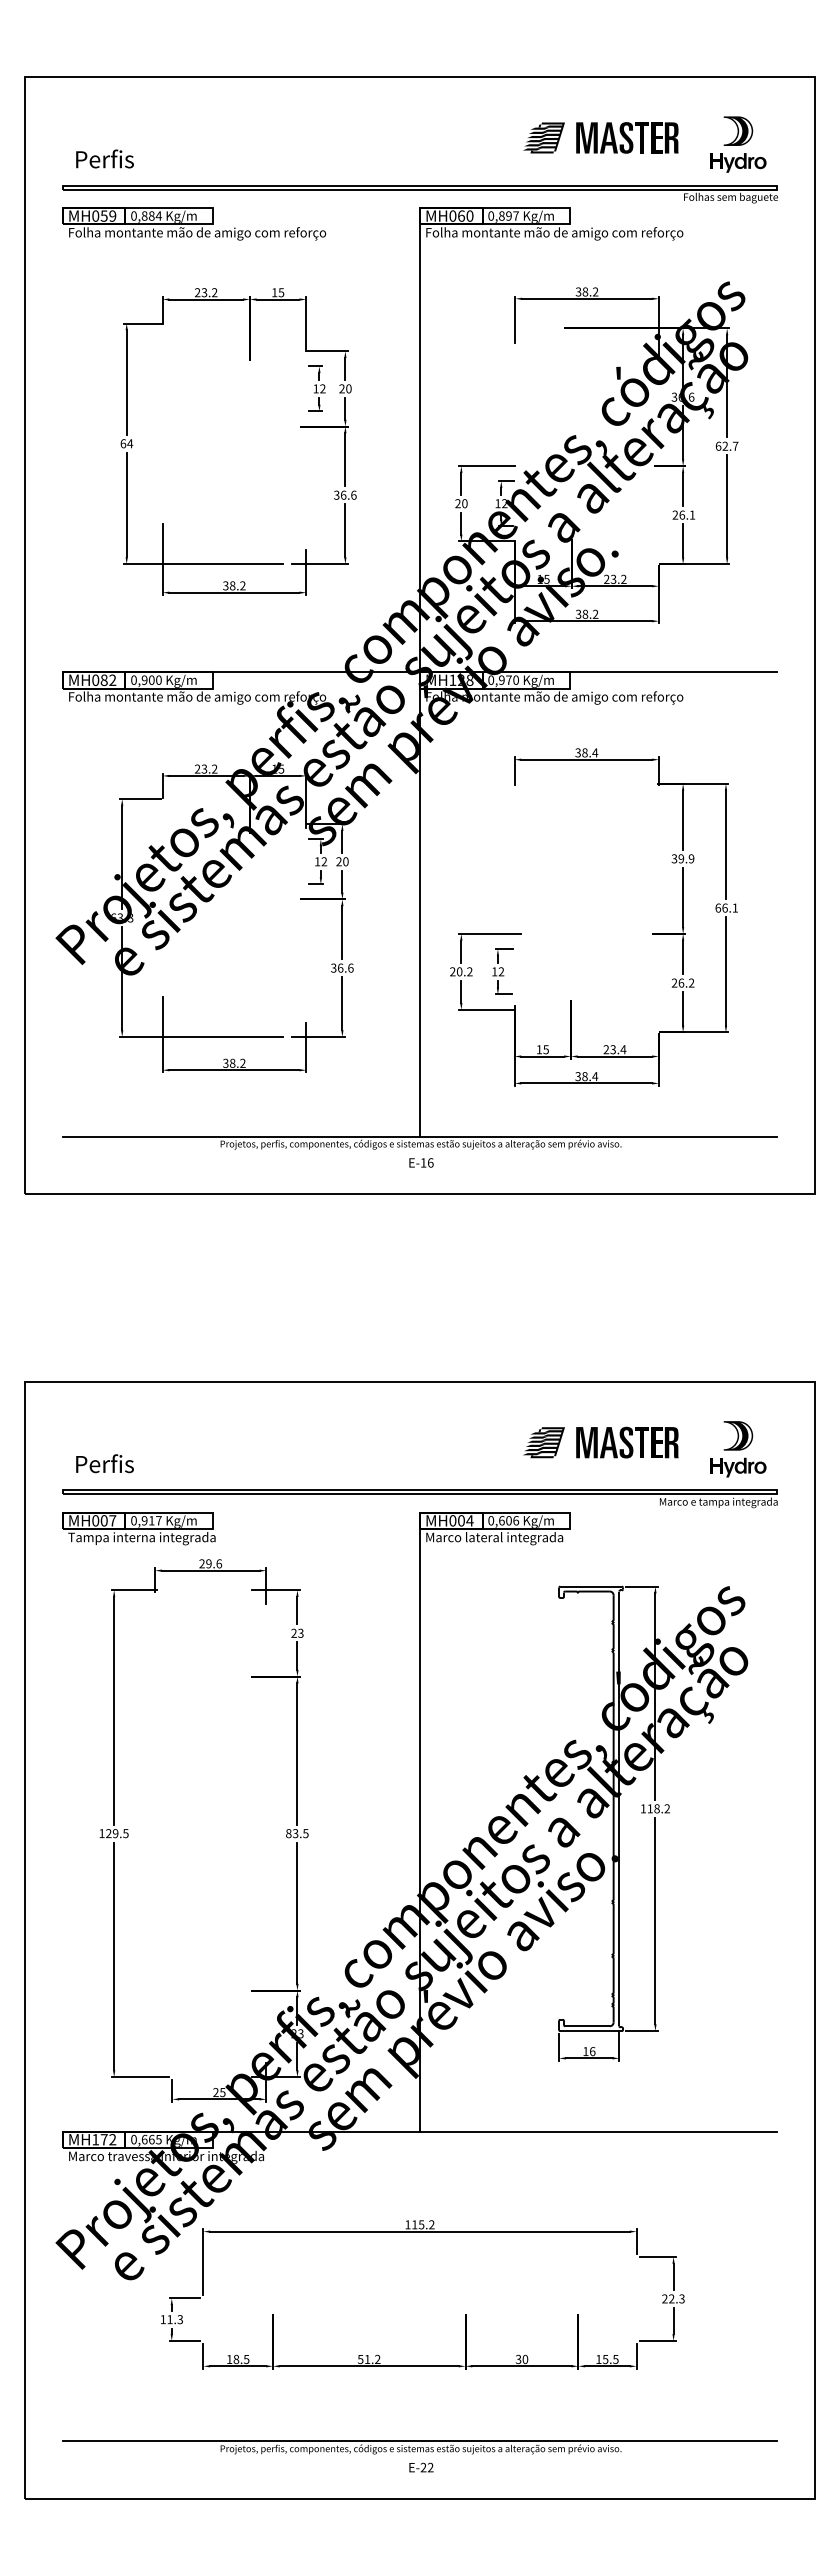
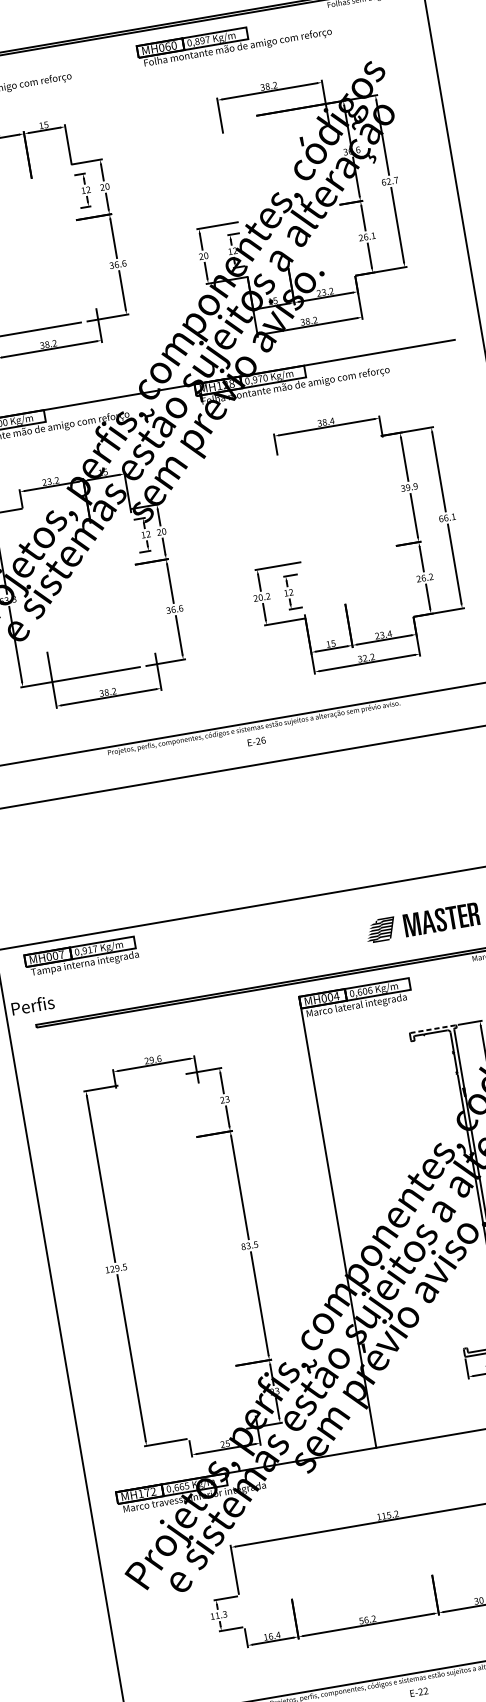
line: (419, 672) -> (194, 384), removed
text: (590, 1076) -> (369, 657), 38.4 -> 32.2
text: (423, 1162) -> (258, 740), E-16 -> E-26
text: (104, 1463) -> (32, 1005), moved
part: (138, 1528) -> (81, 957), moved
line: (591, 1586) -> (433, 1029), solid -> dashed
text: (241, 2359) -> (274, 1635), 18.5 -> 16.4
text: (367, 2359) -> (366, 1620), 51.2 -> 56.2

